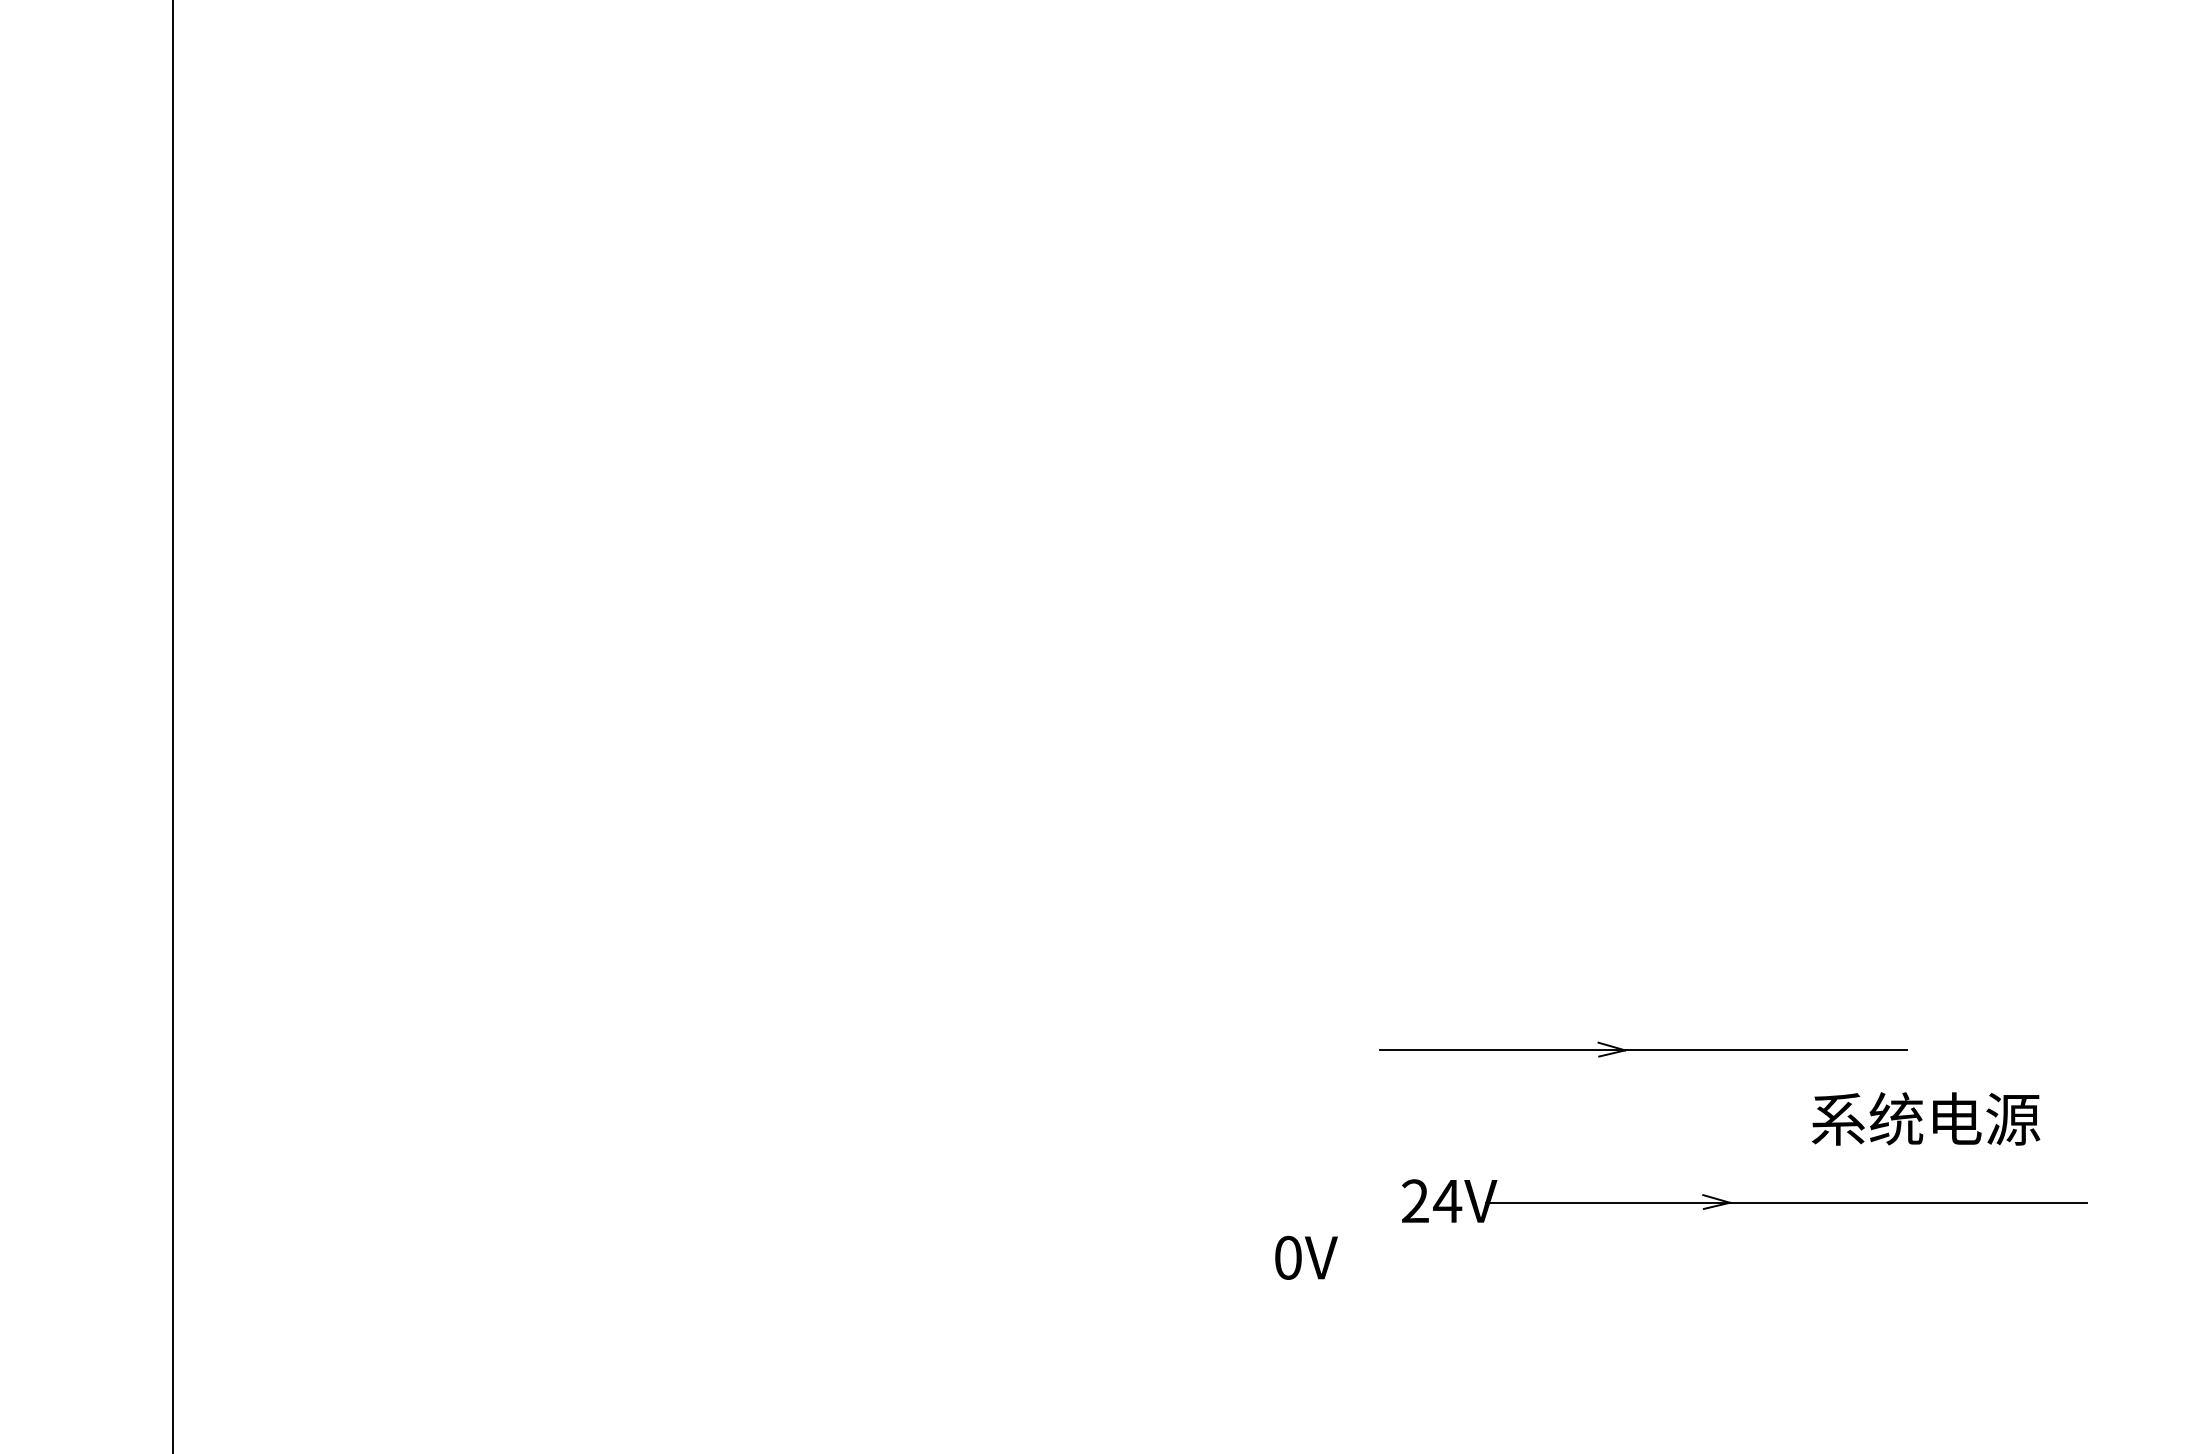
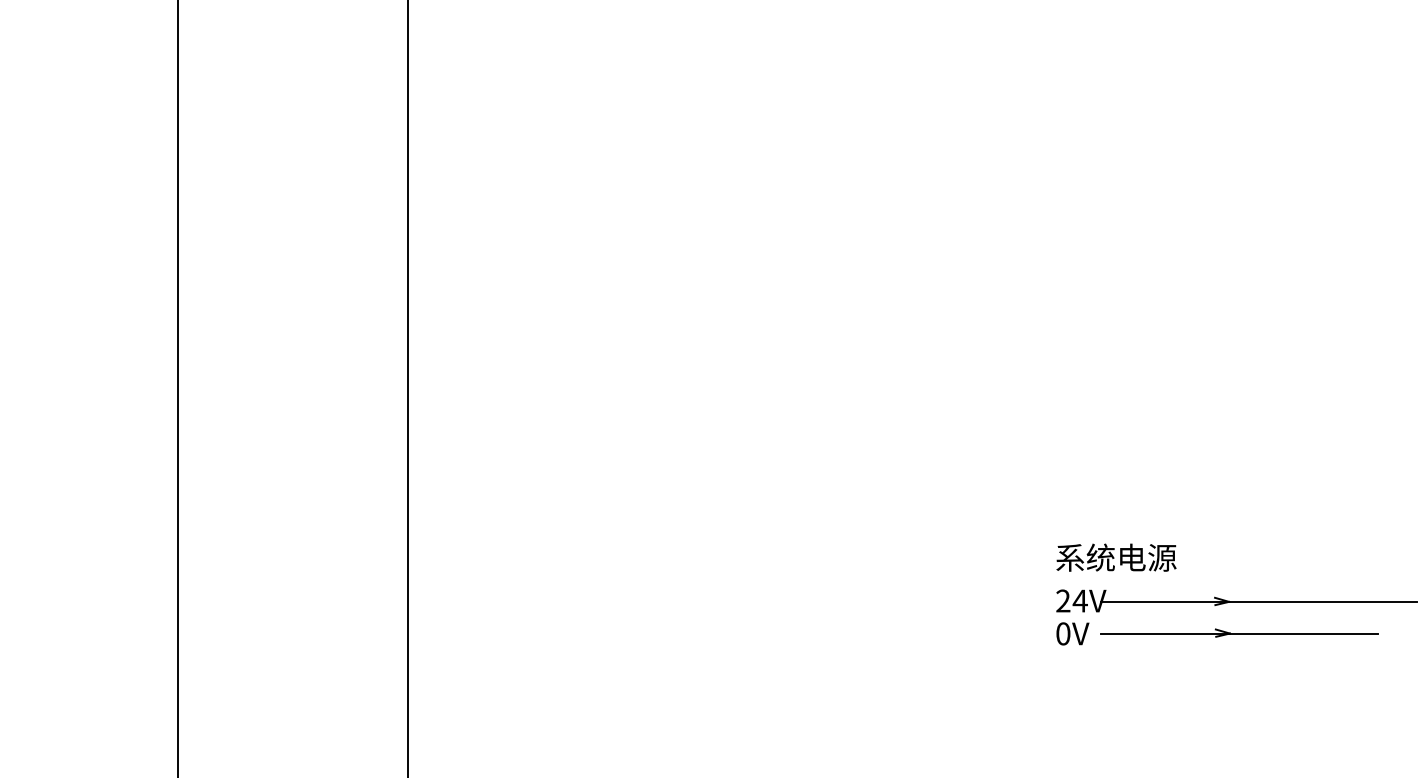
part: (1643, 1048) -> (1239, 632), moved
text: (1926, 1118) -> (1116, 557), moved
text: (1305, 1257) -> (1072, 633), moved

